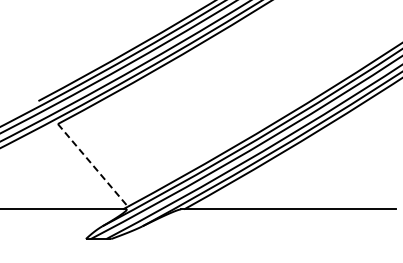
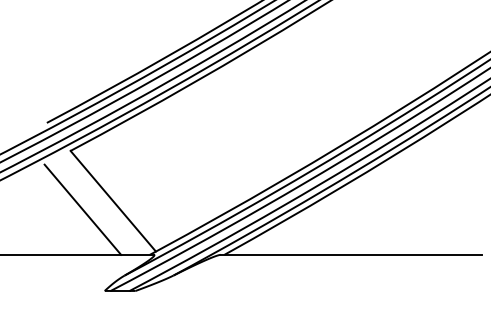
line: (93, 165) -> (113, 201), dashed -> solid
line: (67, 172) -> (82, 209), added

